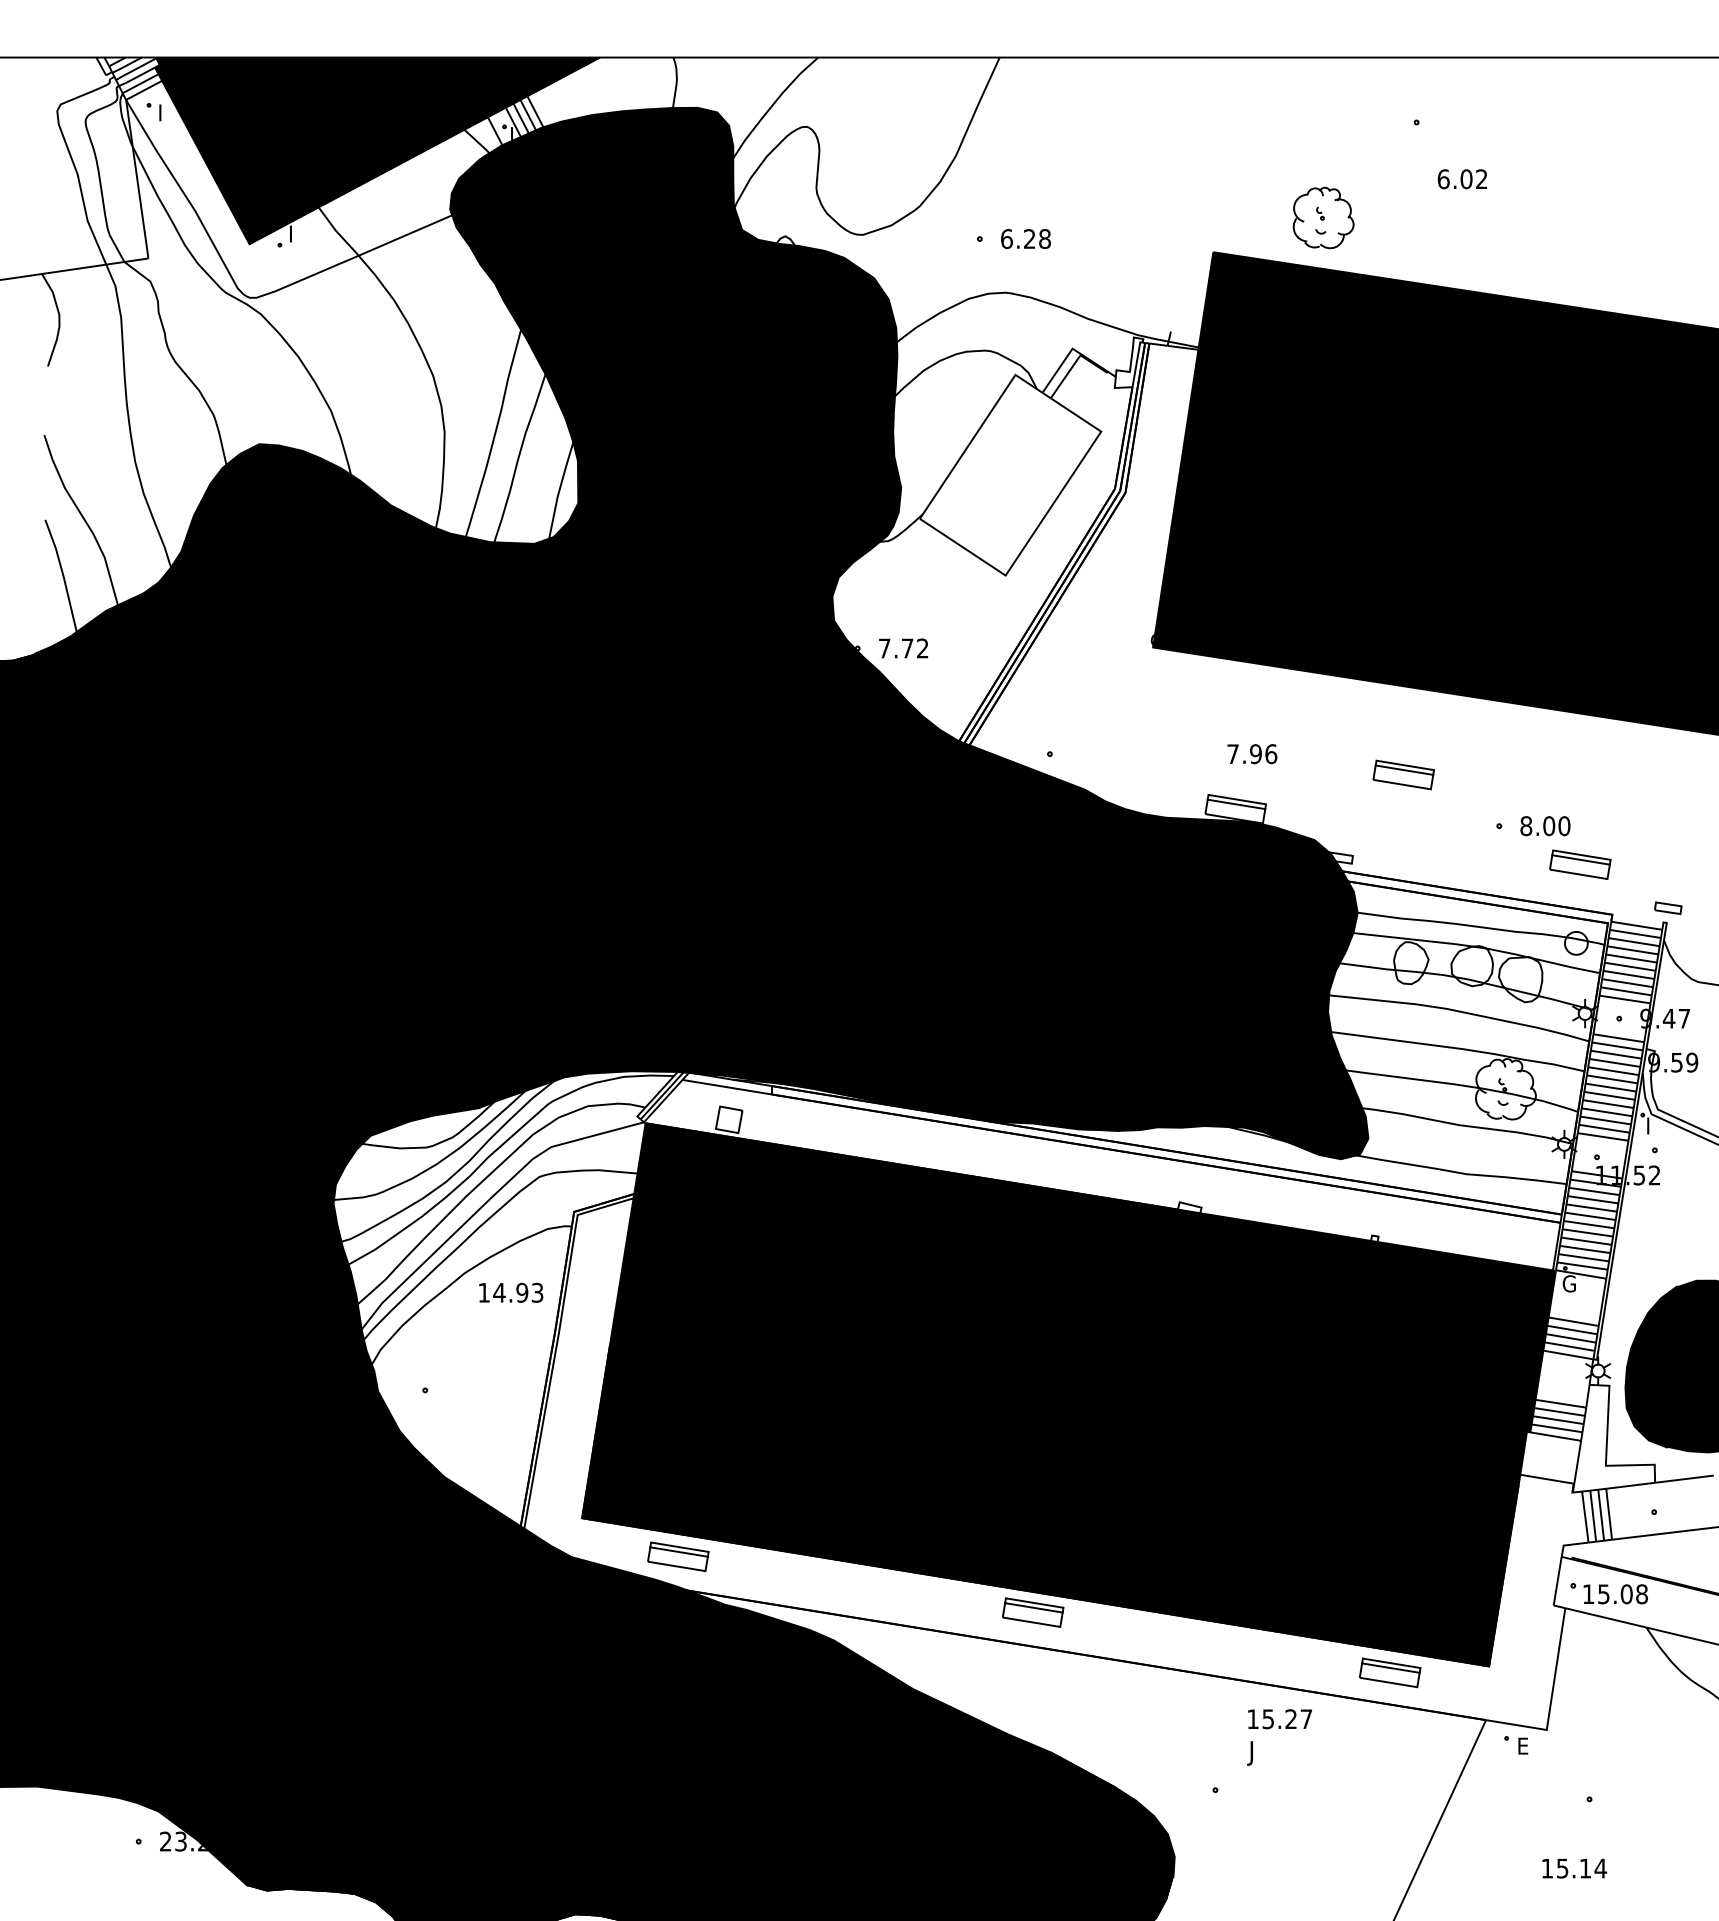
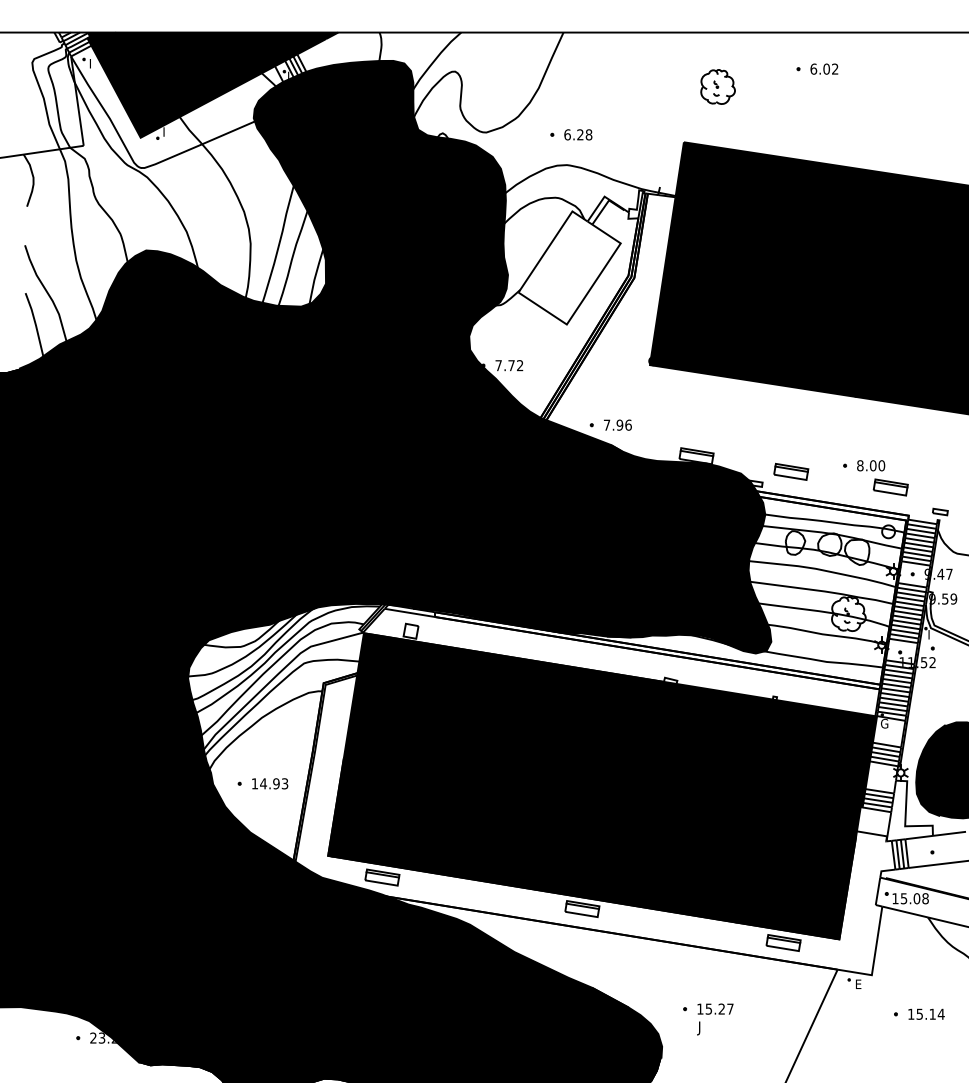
text: (1462, 178) -> (824, 68), moved
part: (1322, 217) -> (717, 86), moved
text: (1251, 752) -> (617, 424), moved
part: (1404, 774) -> (791, 471), moved
text: (511, 1292) -> (270, 783), moved
text: (1279, 1737) -> (715, 1019), moved
text: (1574, 1867) -> (926, 1013), moved

